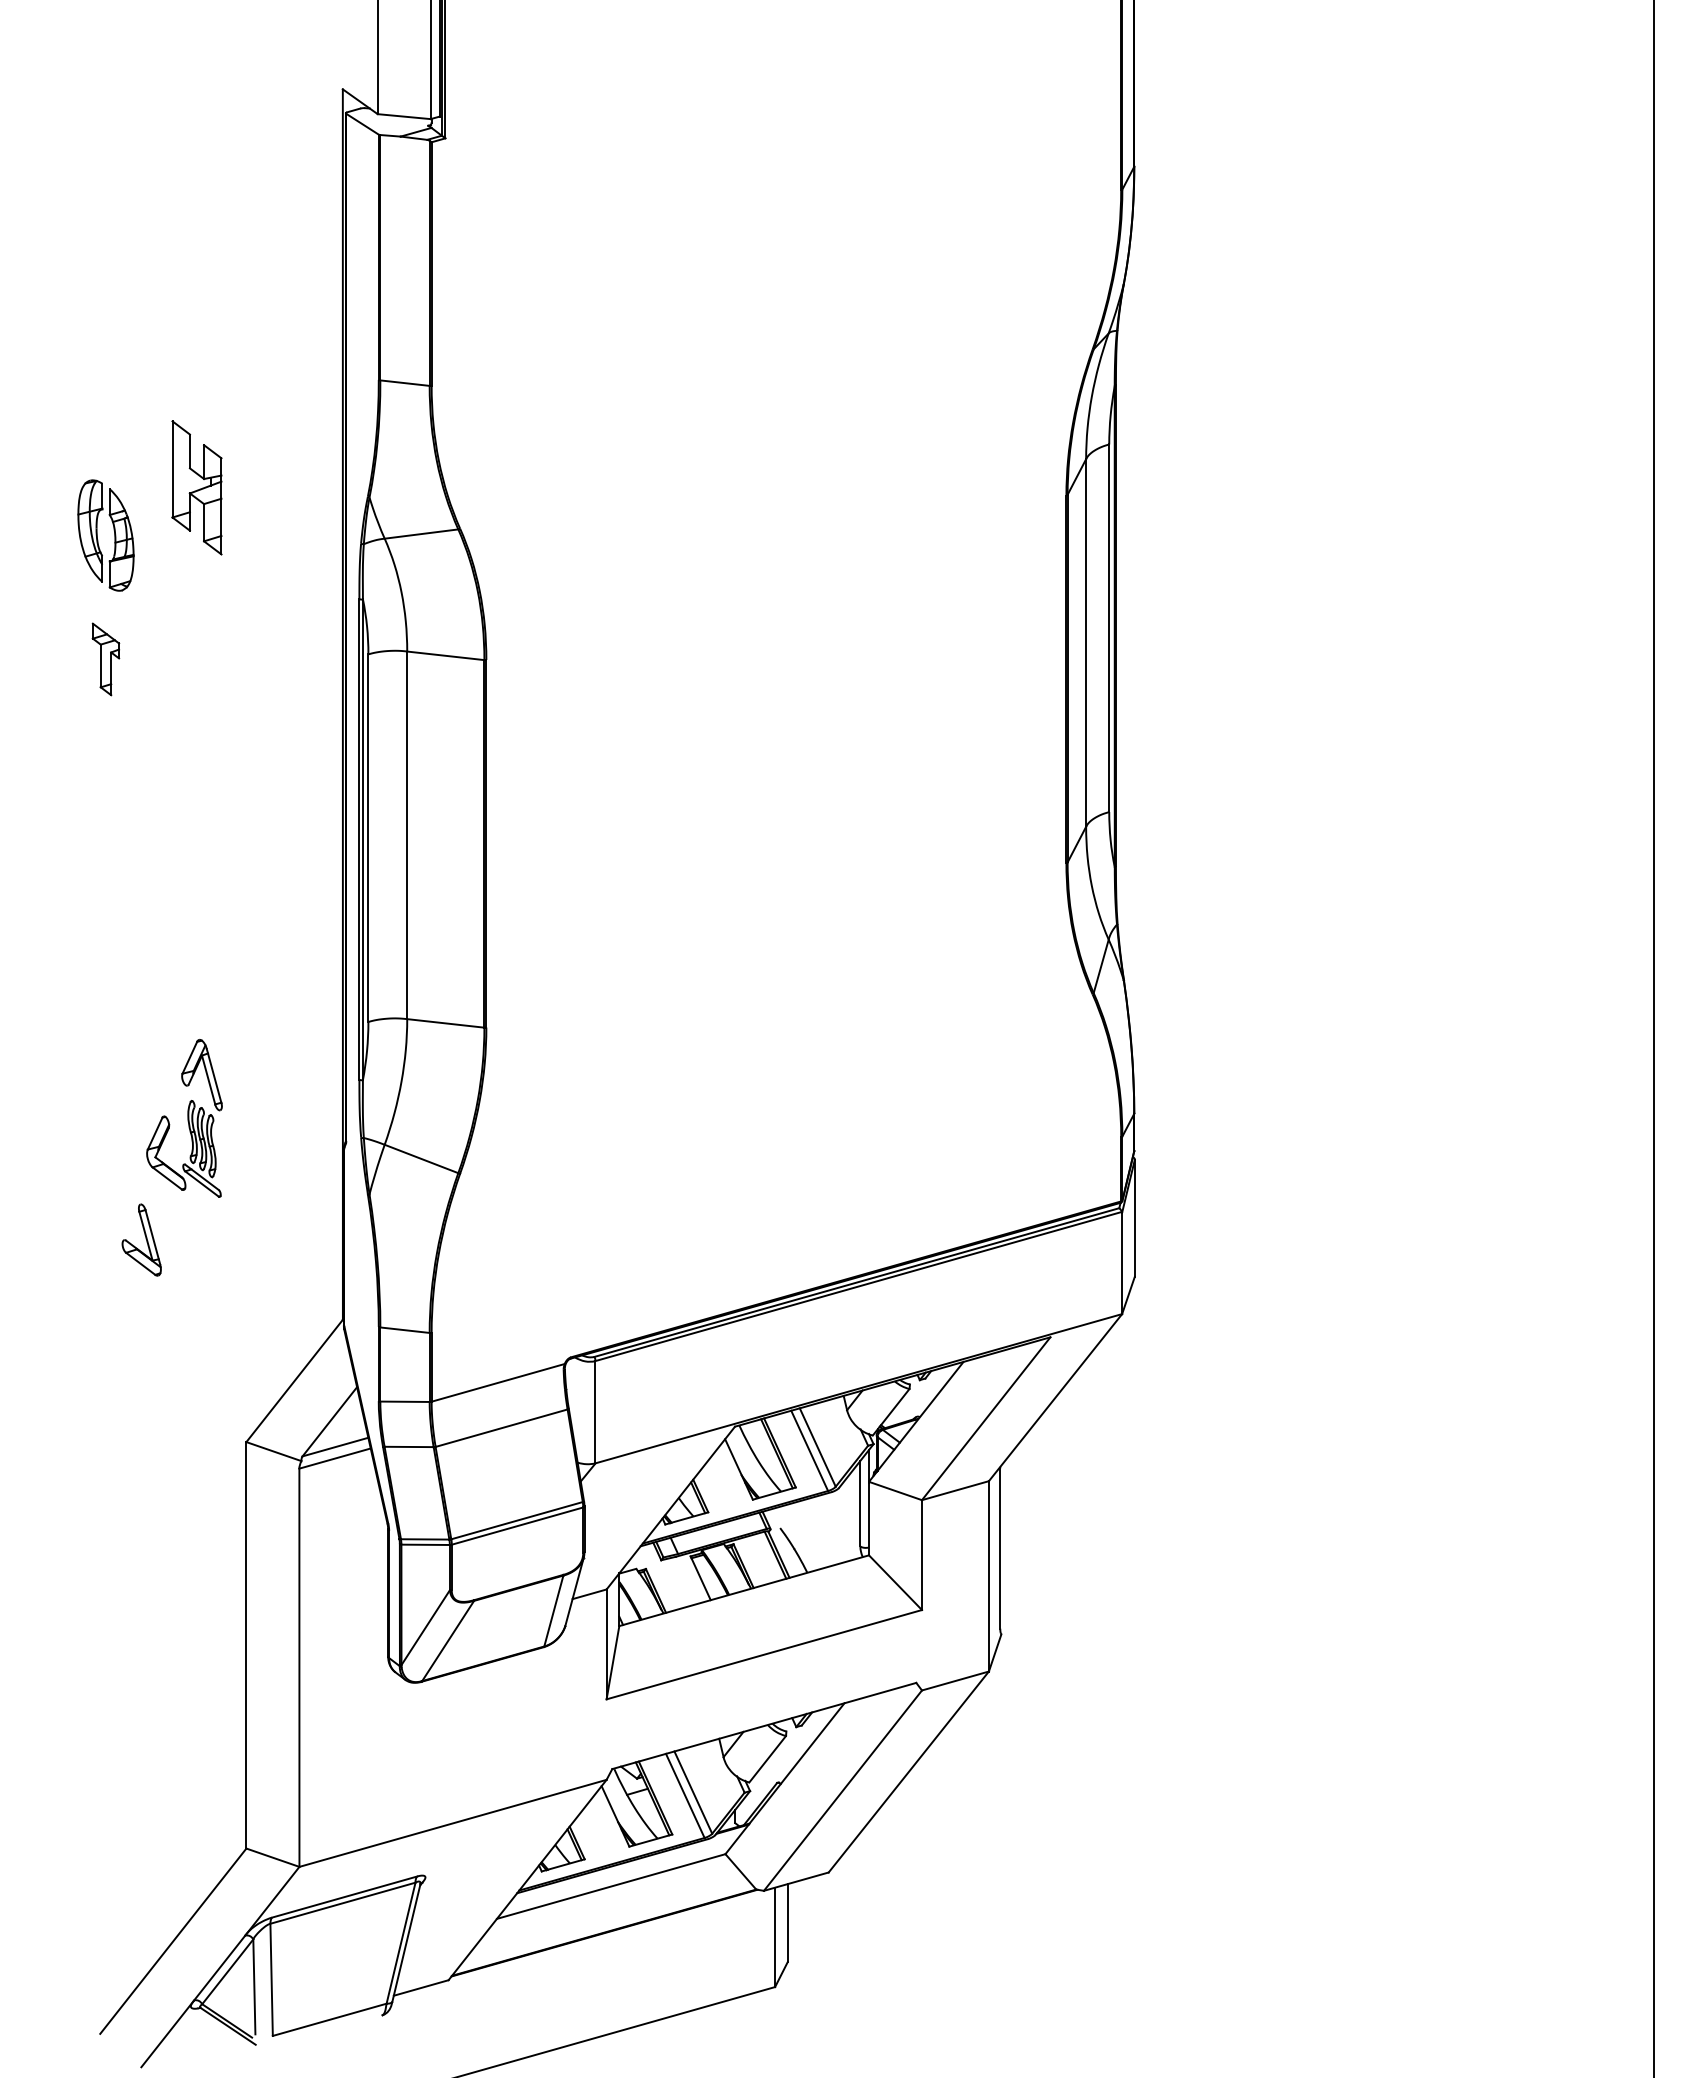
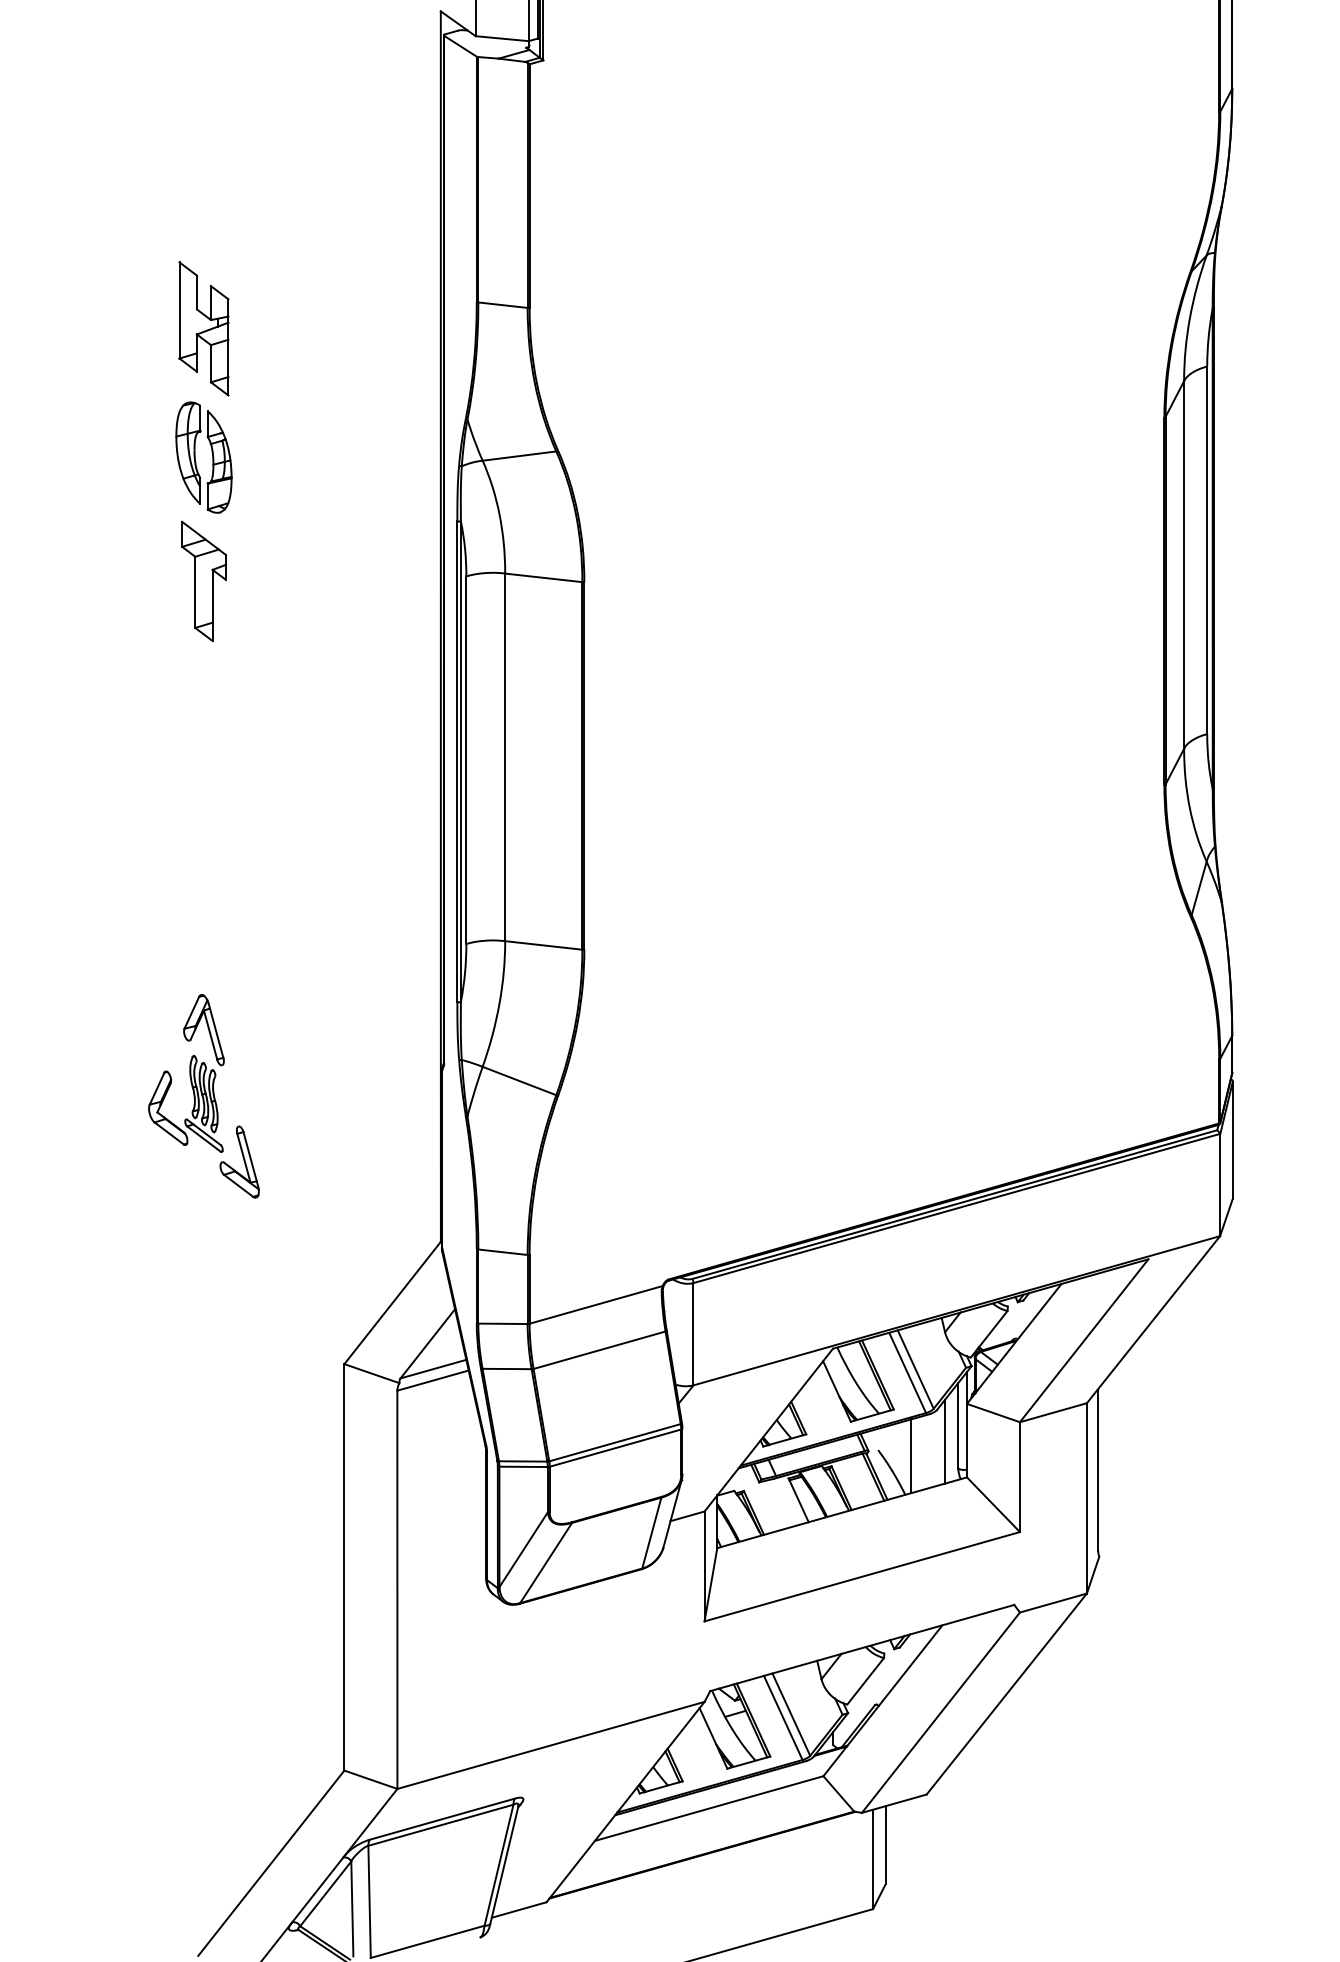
part: (196, 487) -> (203, 328), moved
part: (105, 659) -> (203, 581), size x1.67
part: (184, 1118) -> (186, 1073), moved
line: (846, 1519) -> (944, 1441), added
line: (813, 1534) -> (911, 1456), added

